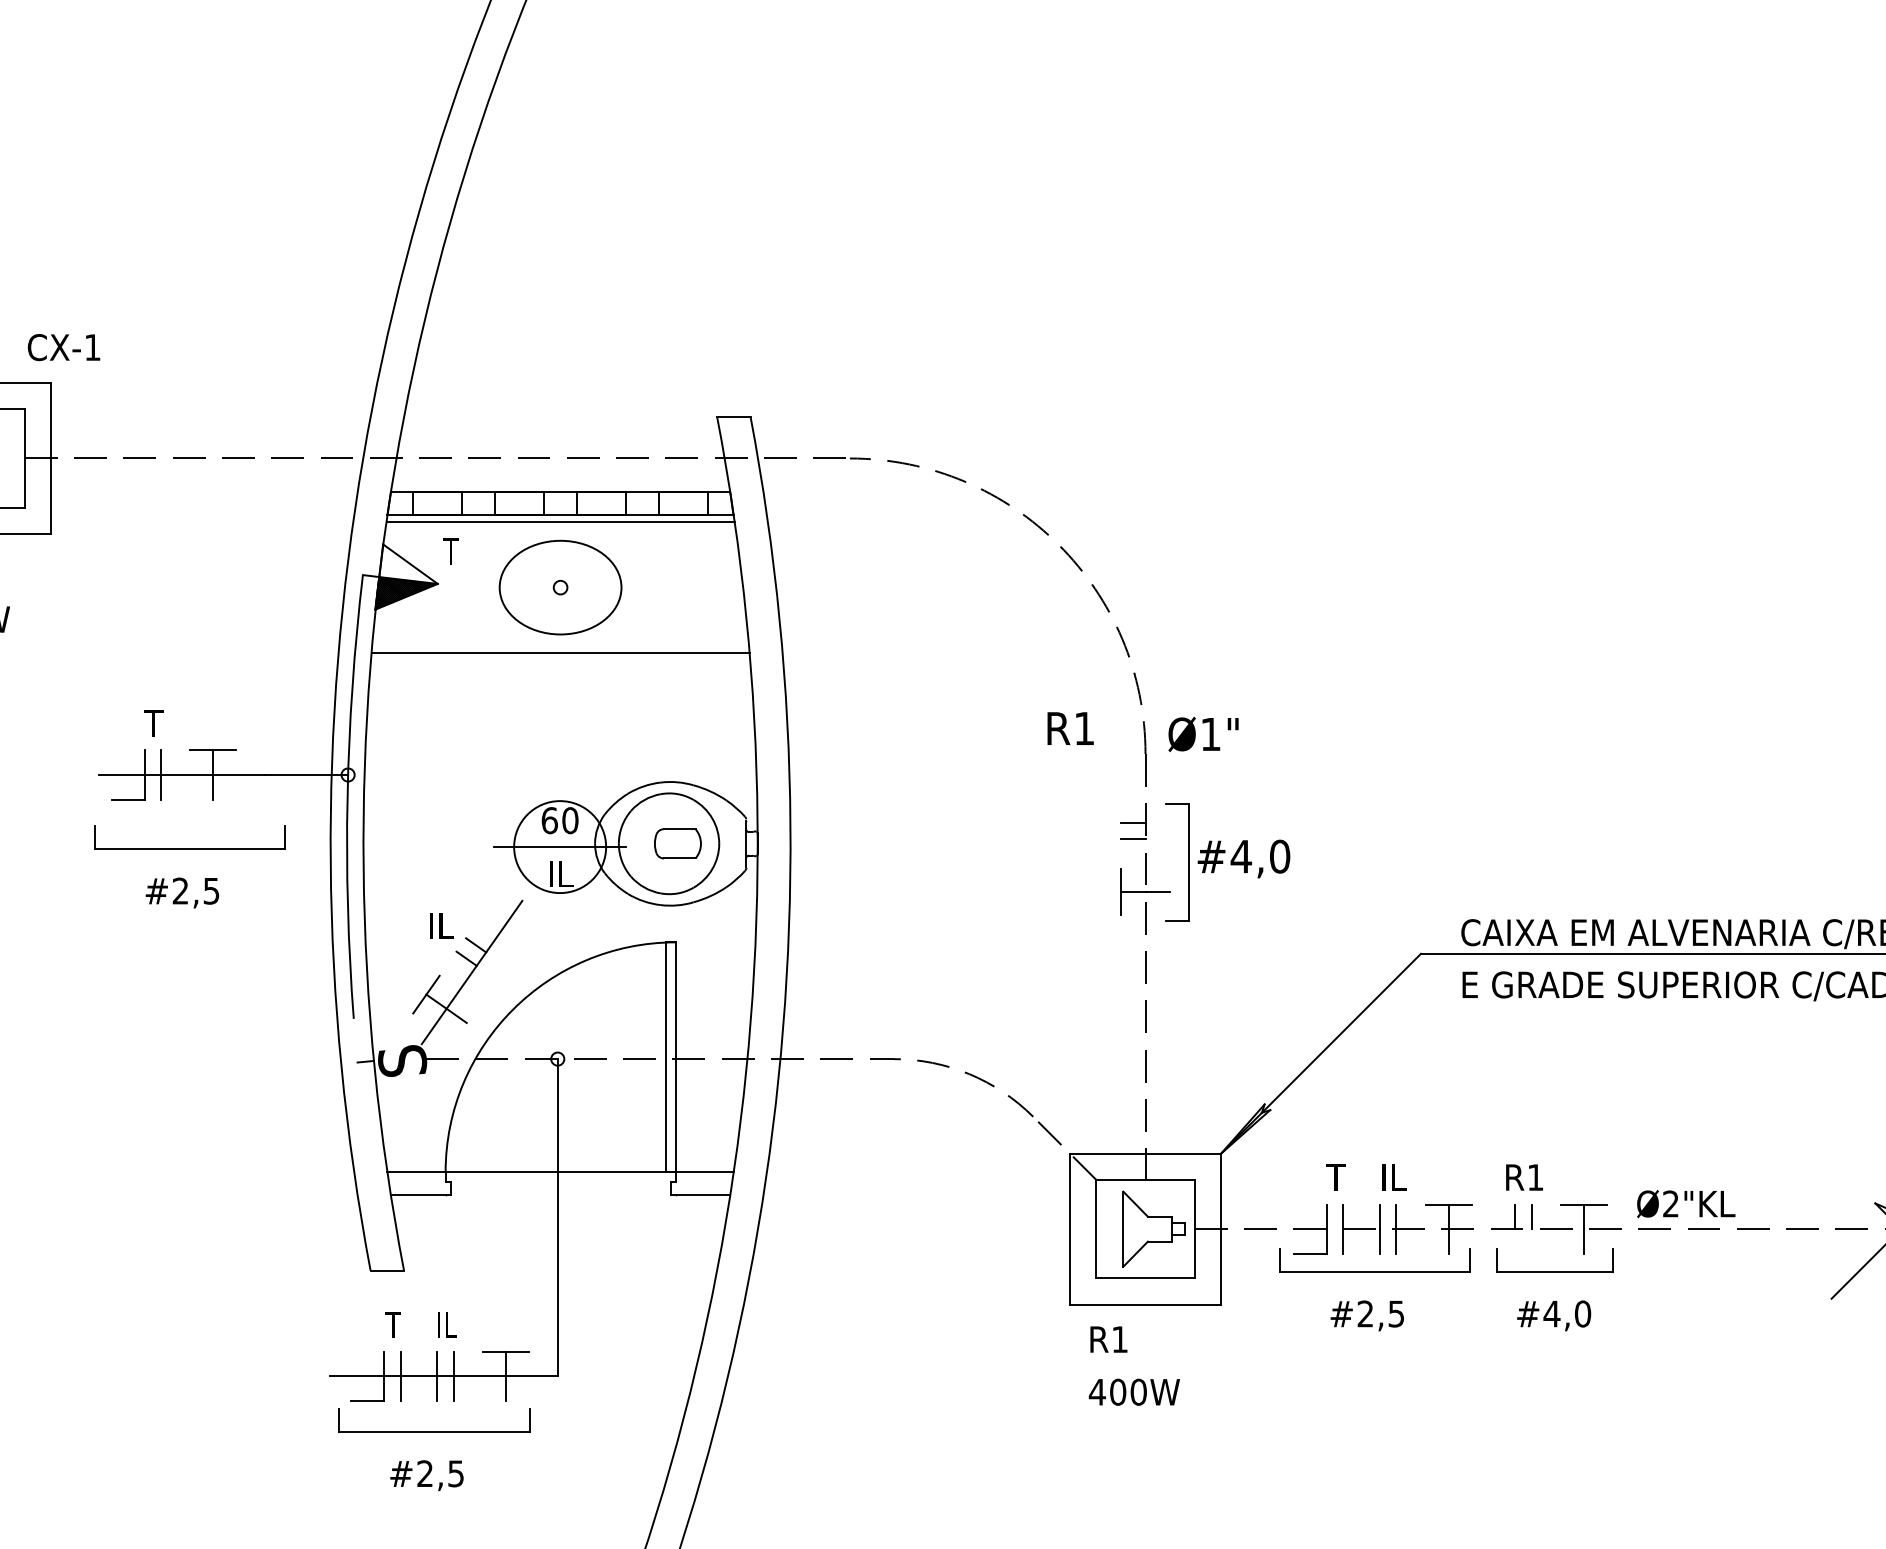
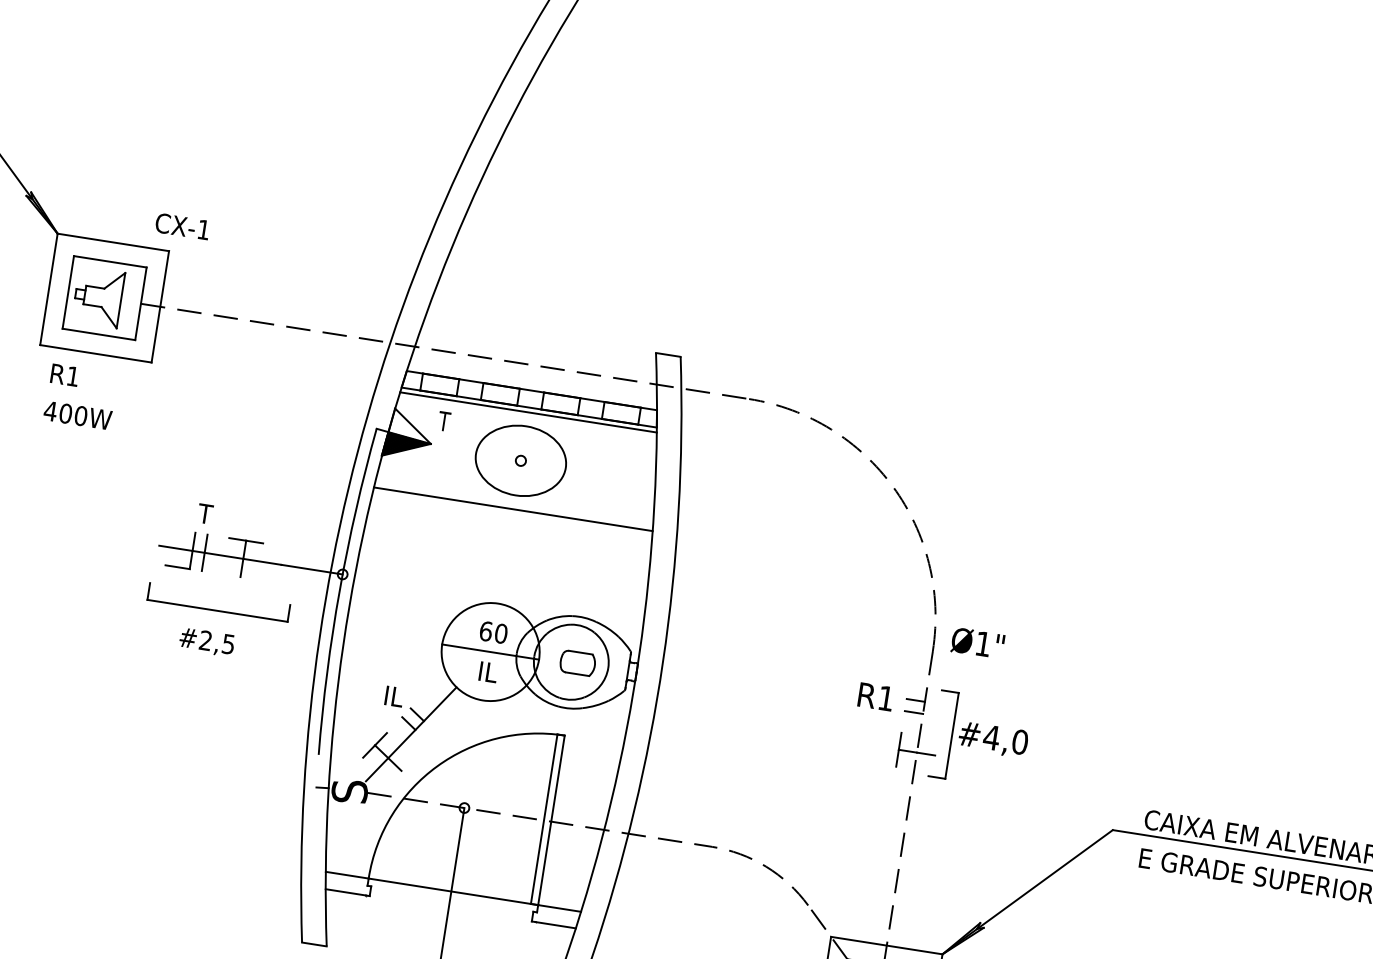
text: (1070, 728) -> (875, 696), moved
circle: (559, 846) -> (490, 651), size x1.43

